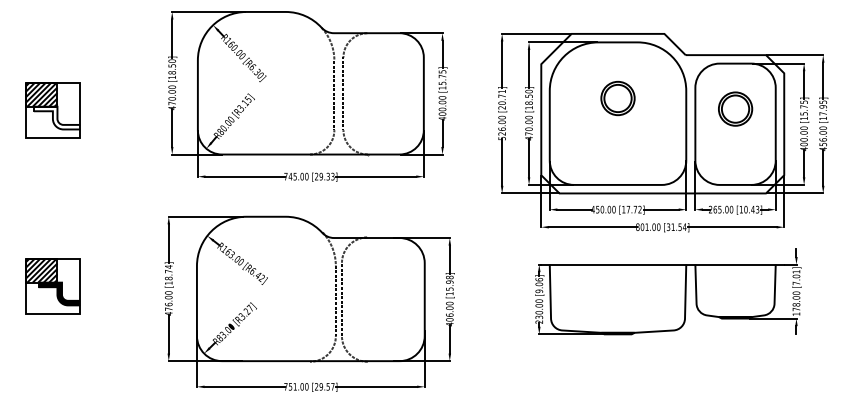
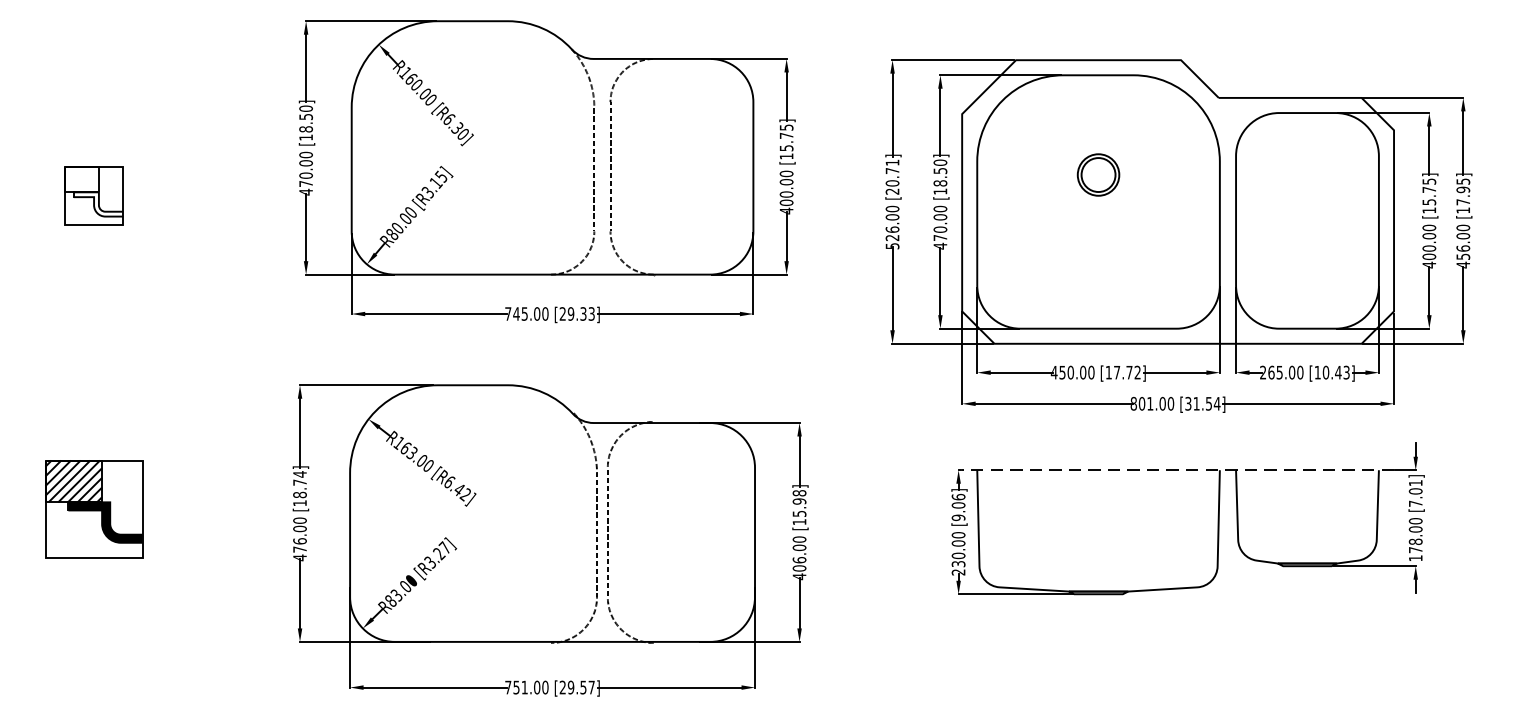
part: (617, 98) -> (1097, 175), size x0.7
part: (735, 108) -> (1307, 192), removed
part: (52, 110) -> (93, 196), size x0.6
line: (662, 264) -> (1177, 470), solid -> dashed

